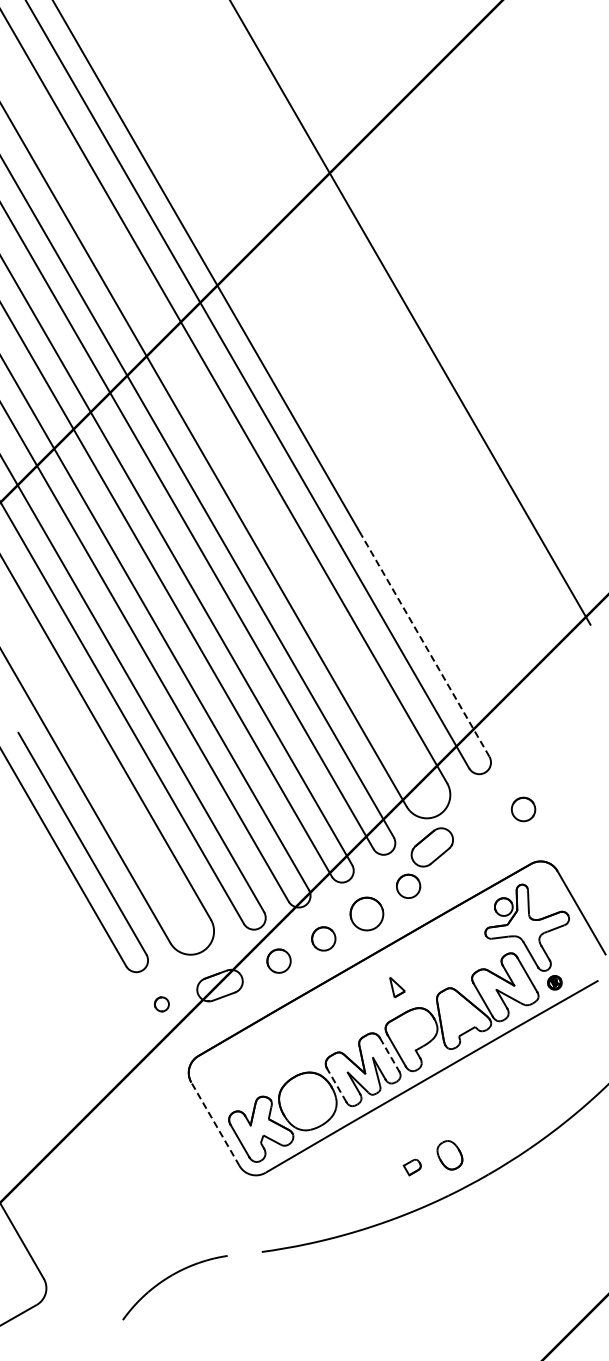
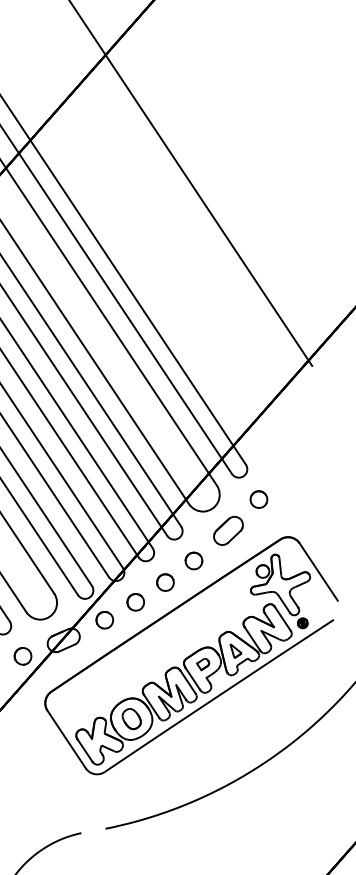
line: (425, 645) -> (195, 388), dashed -> solid
part: (523, 809) -> (258, 499), moved
part: (431, 847) -> (227, 530), moved
part: (366, 913) -> (165, 582), size x0.71
part: (397, 987) -> (236, 650), moved
part: (161, 1004) -> (22, 656), size x1.67
line: (389, 1055) -> (187, 682), dashed -> solid
line: (336, 1085) -> (151, 706), dashed -> solid
line: (215, 1123) -> (66, 739), dashed -> solid
part: (449, 1155) -> (131, 719), moved
part: (411, 1167) -> (202, 664), moved

